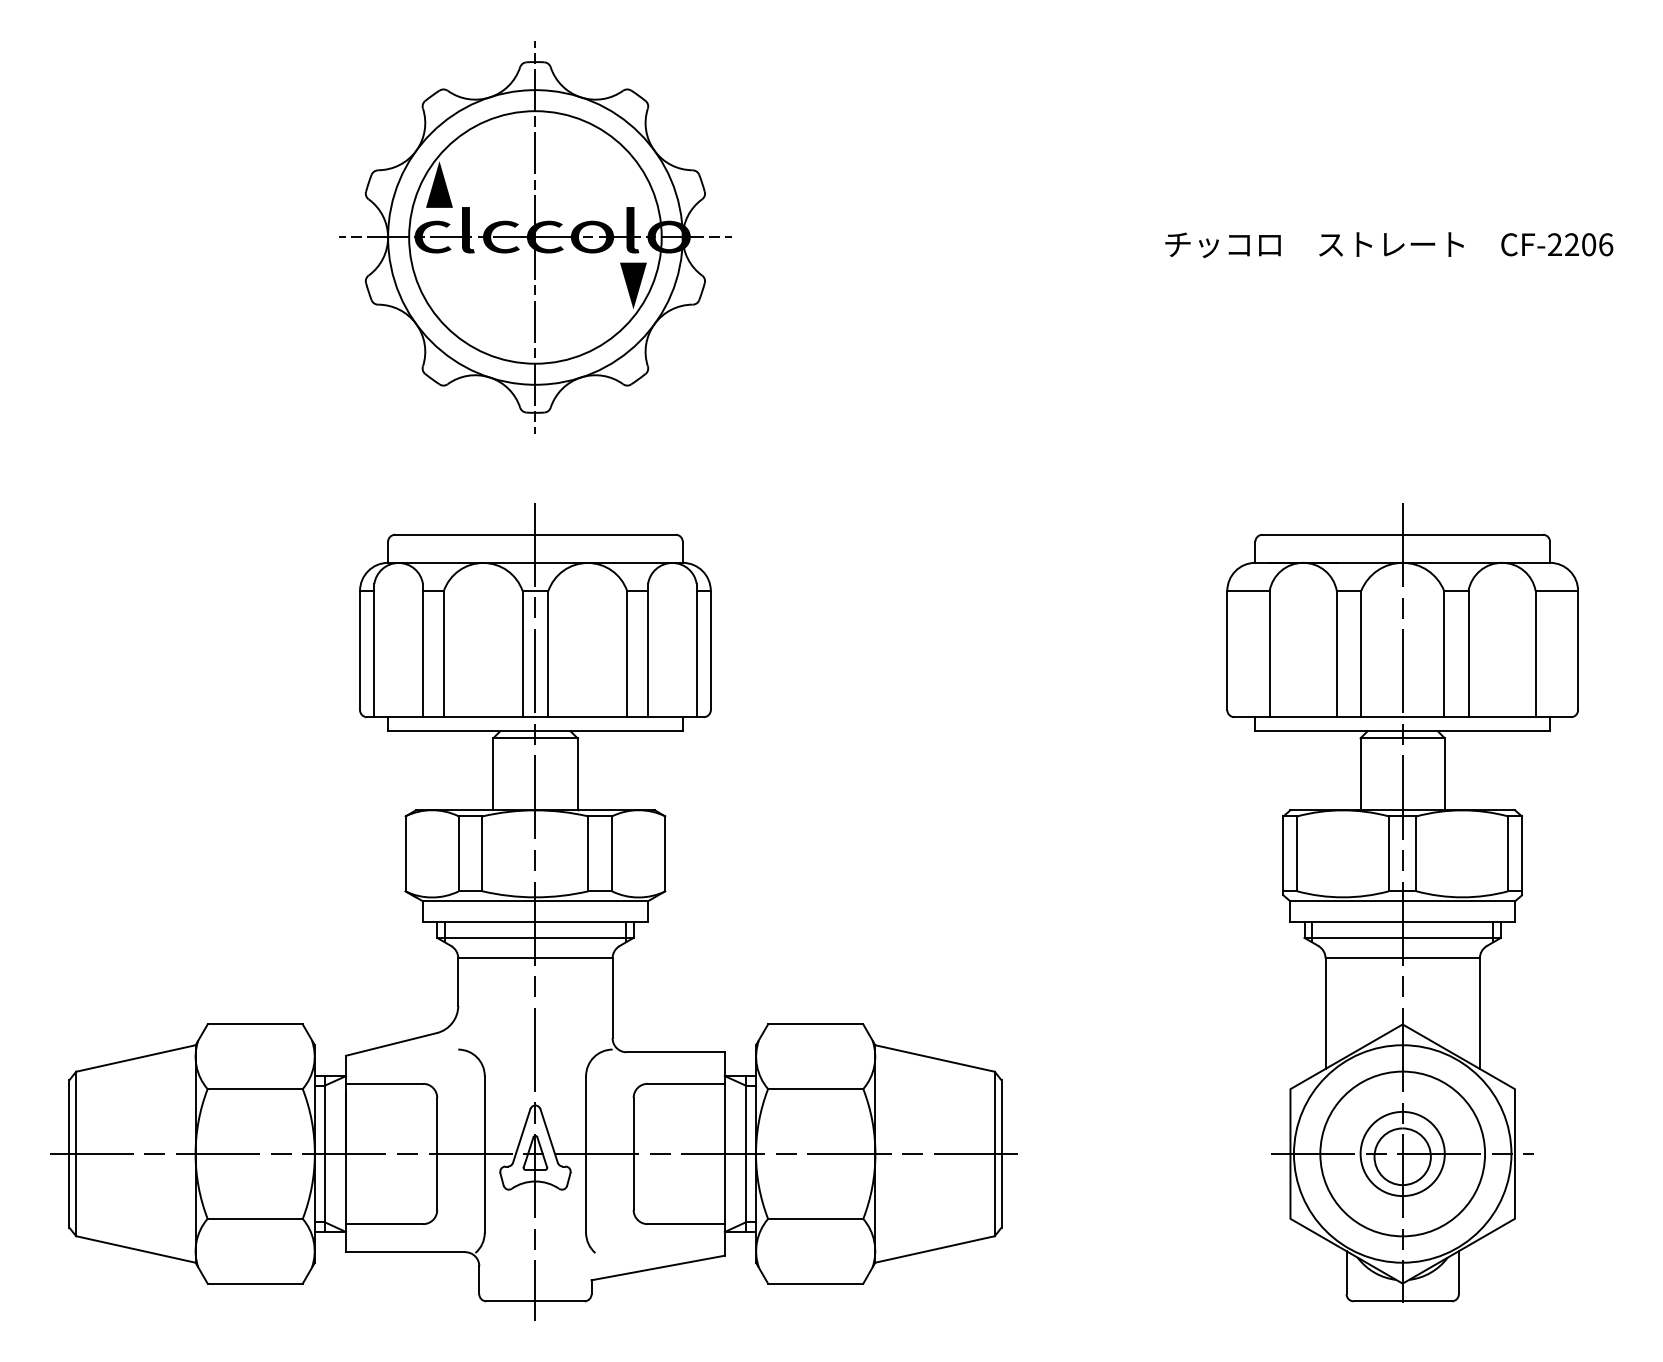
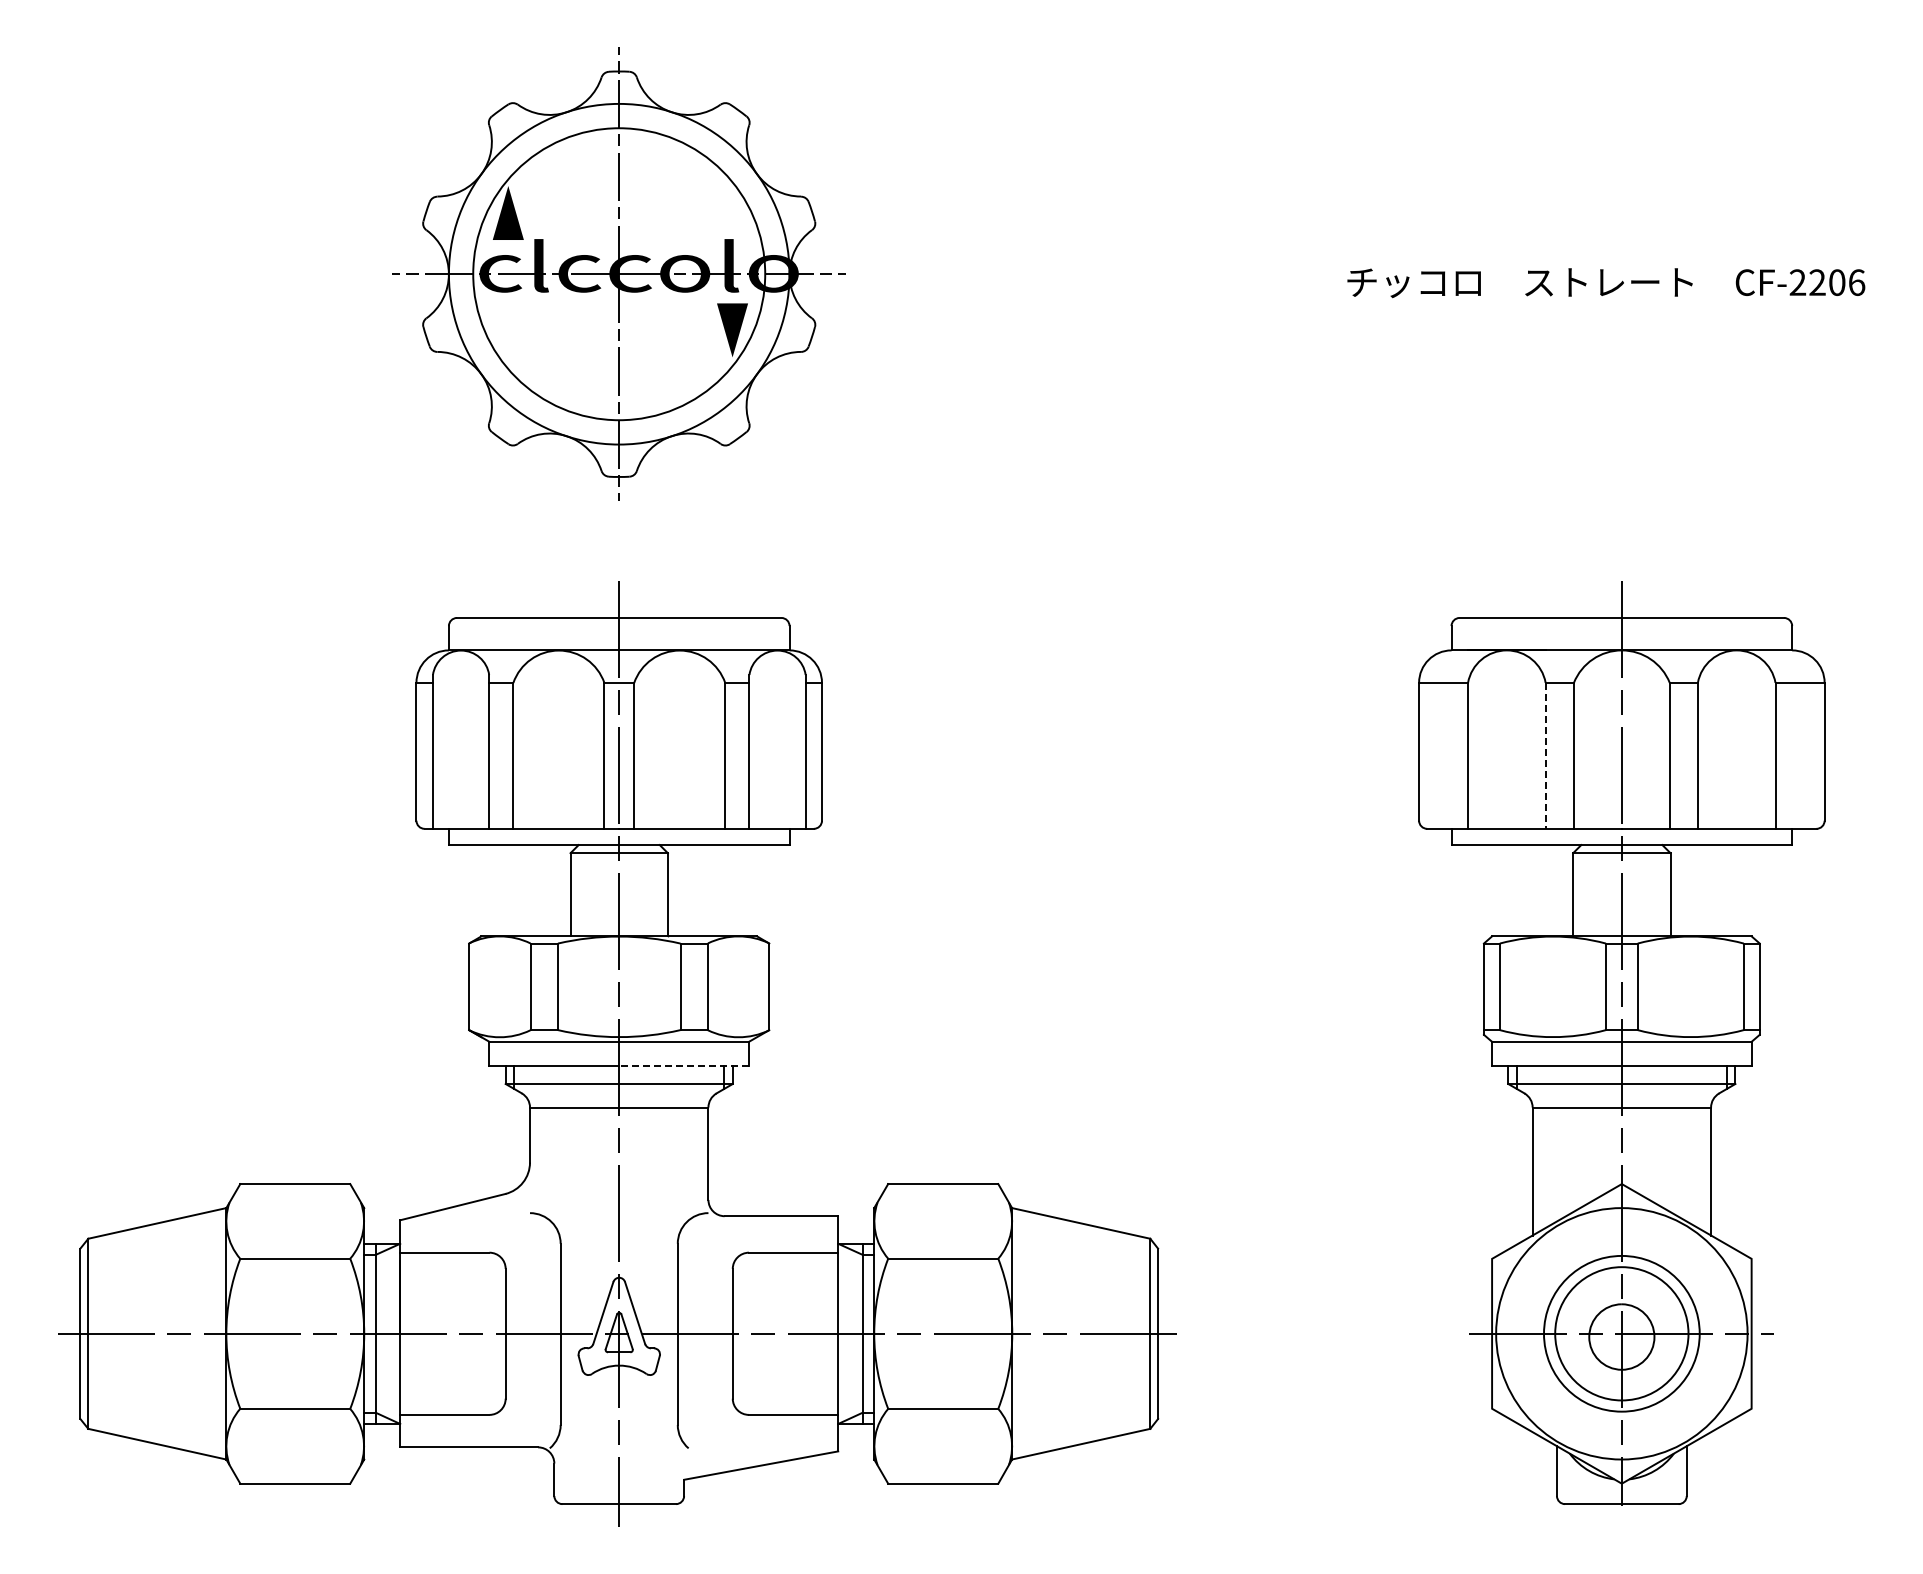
line: (1336, 653) -> (1545, 755), solid -> dashed
line: (591, 922) -> (684, 1066), solid -> dashed
circle: (1402, 1153) -> (1621, 1333), size x0.7
circle: (1402, 1153) -> (1621, 1333), size x1.6

